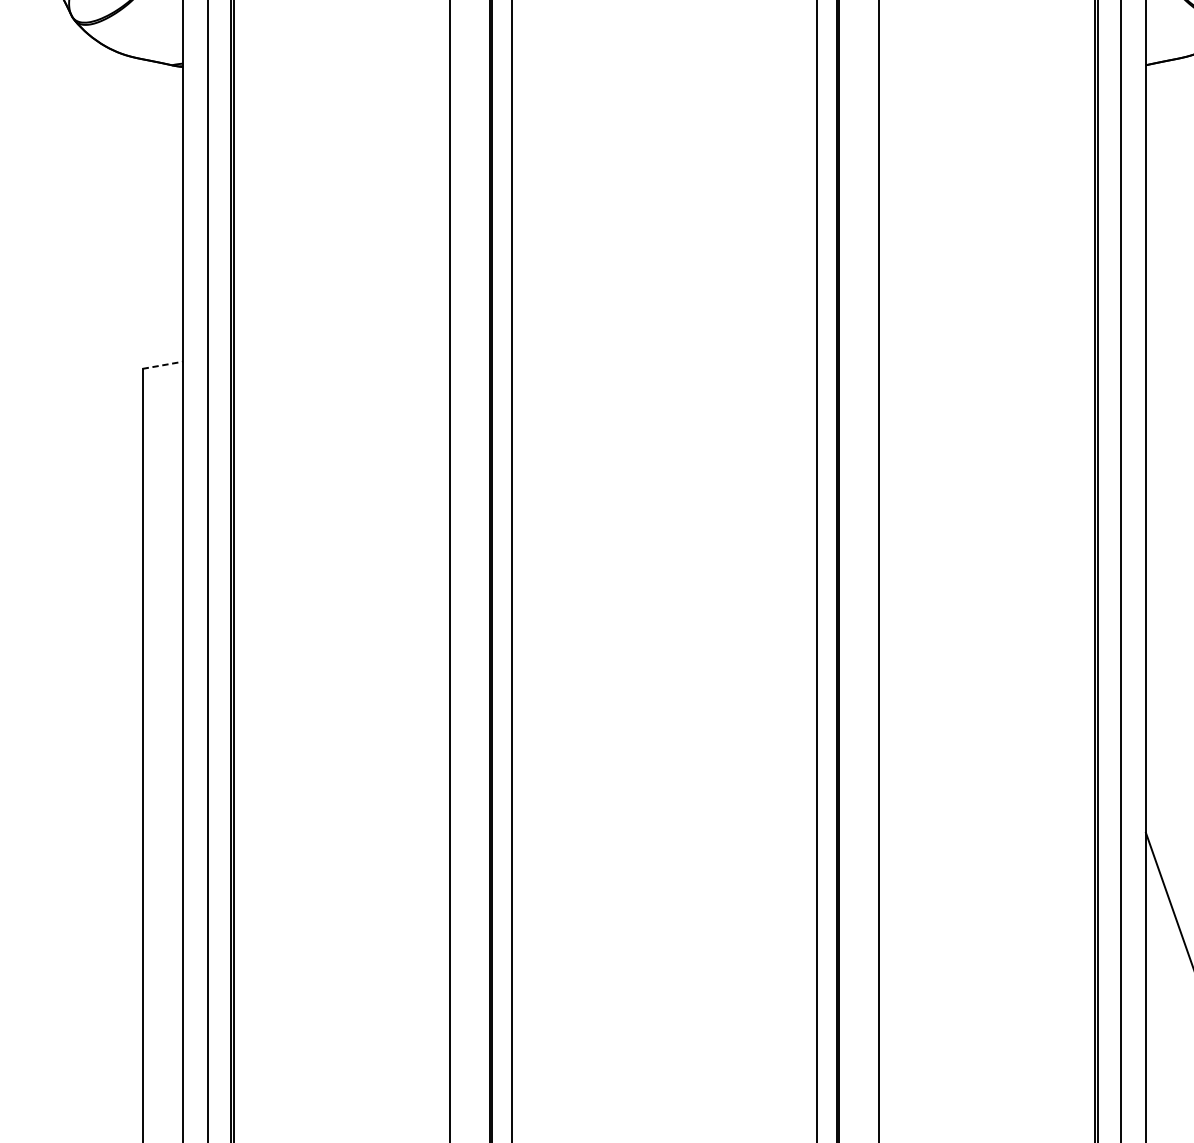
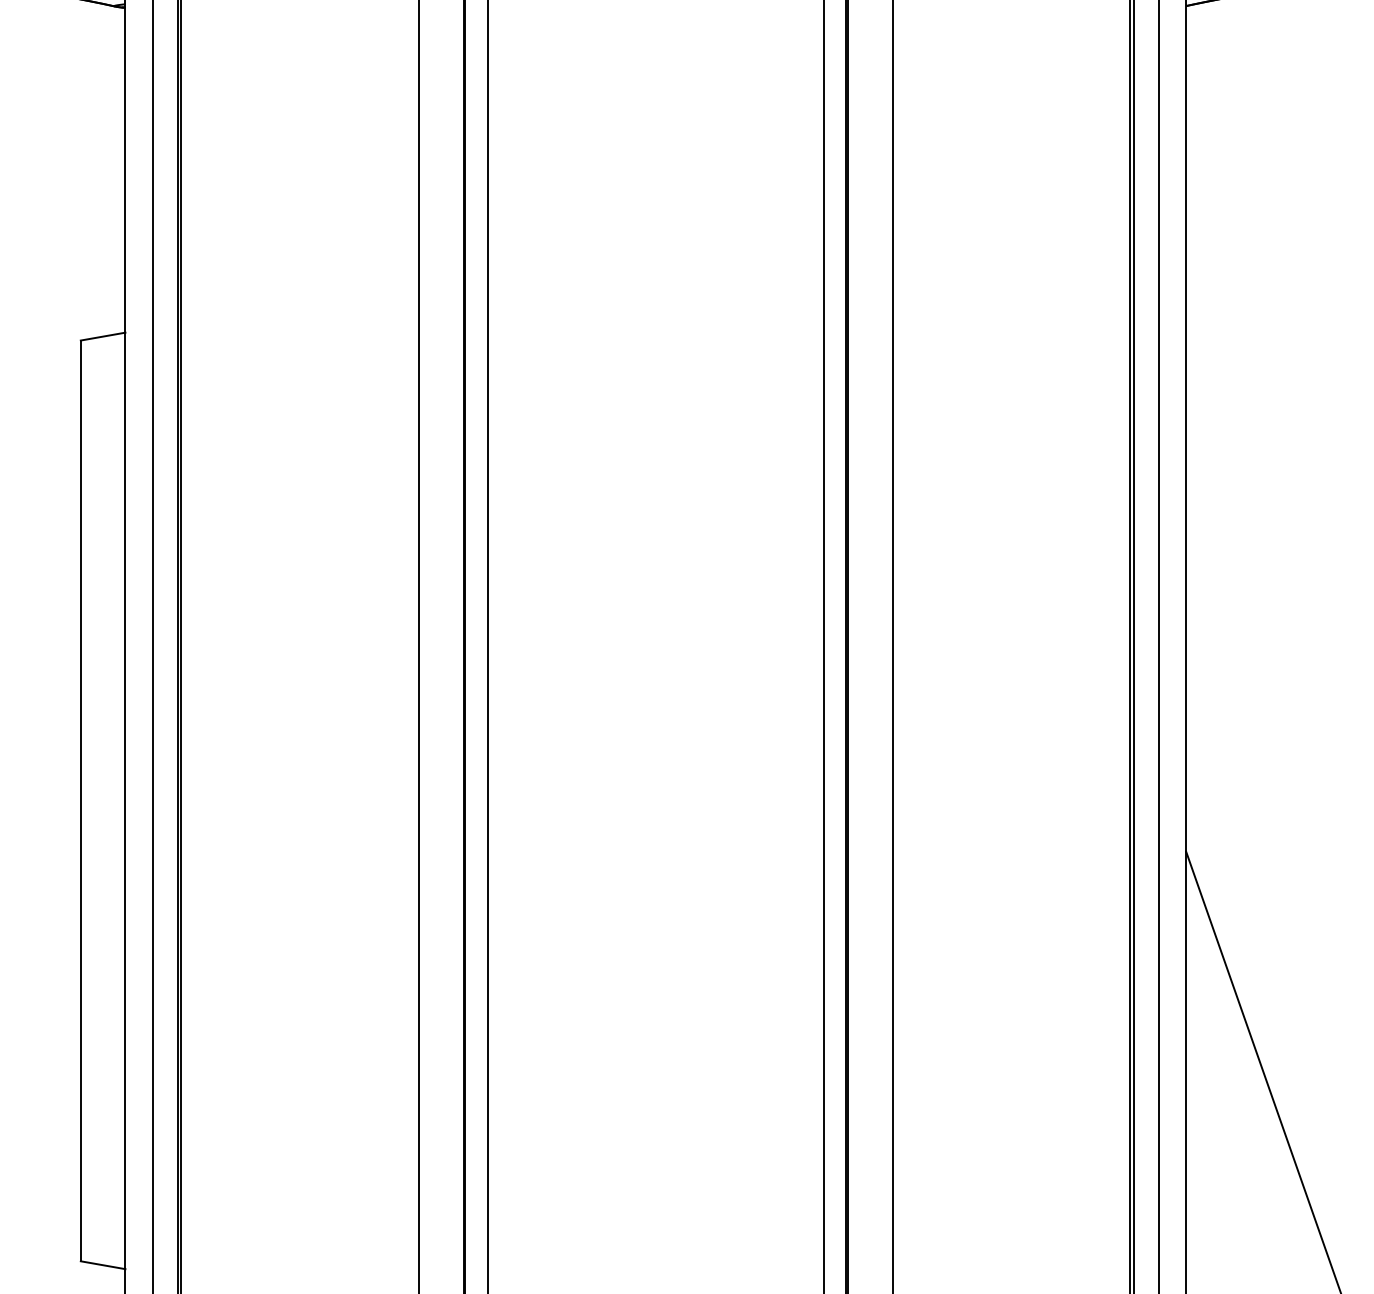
line: (163, 365) -> (103, 336), dashed -> solid

